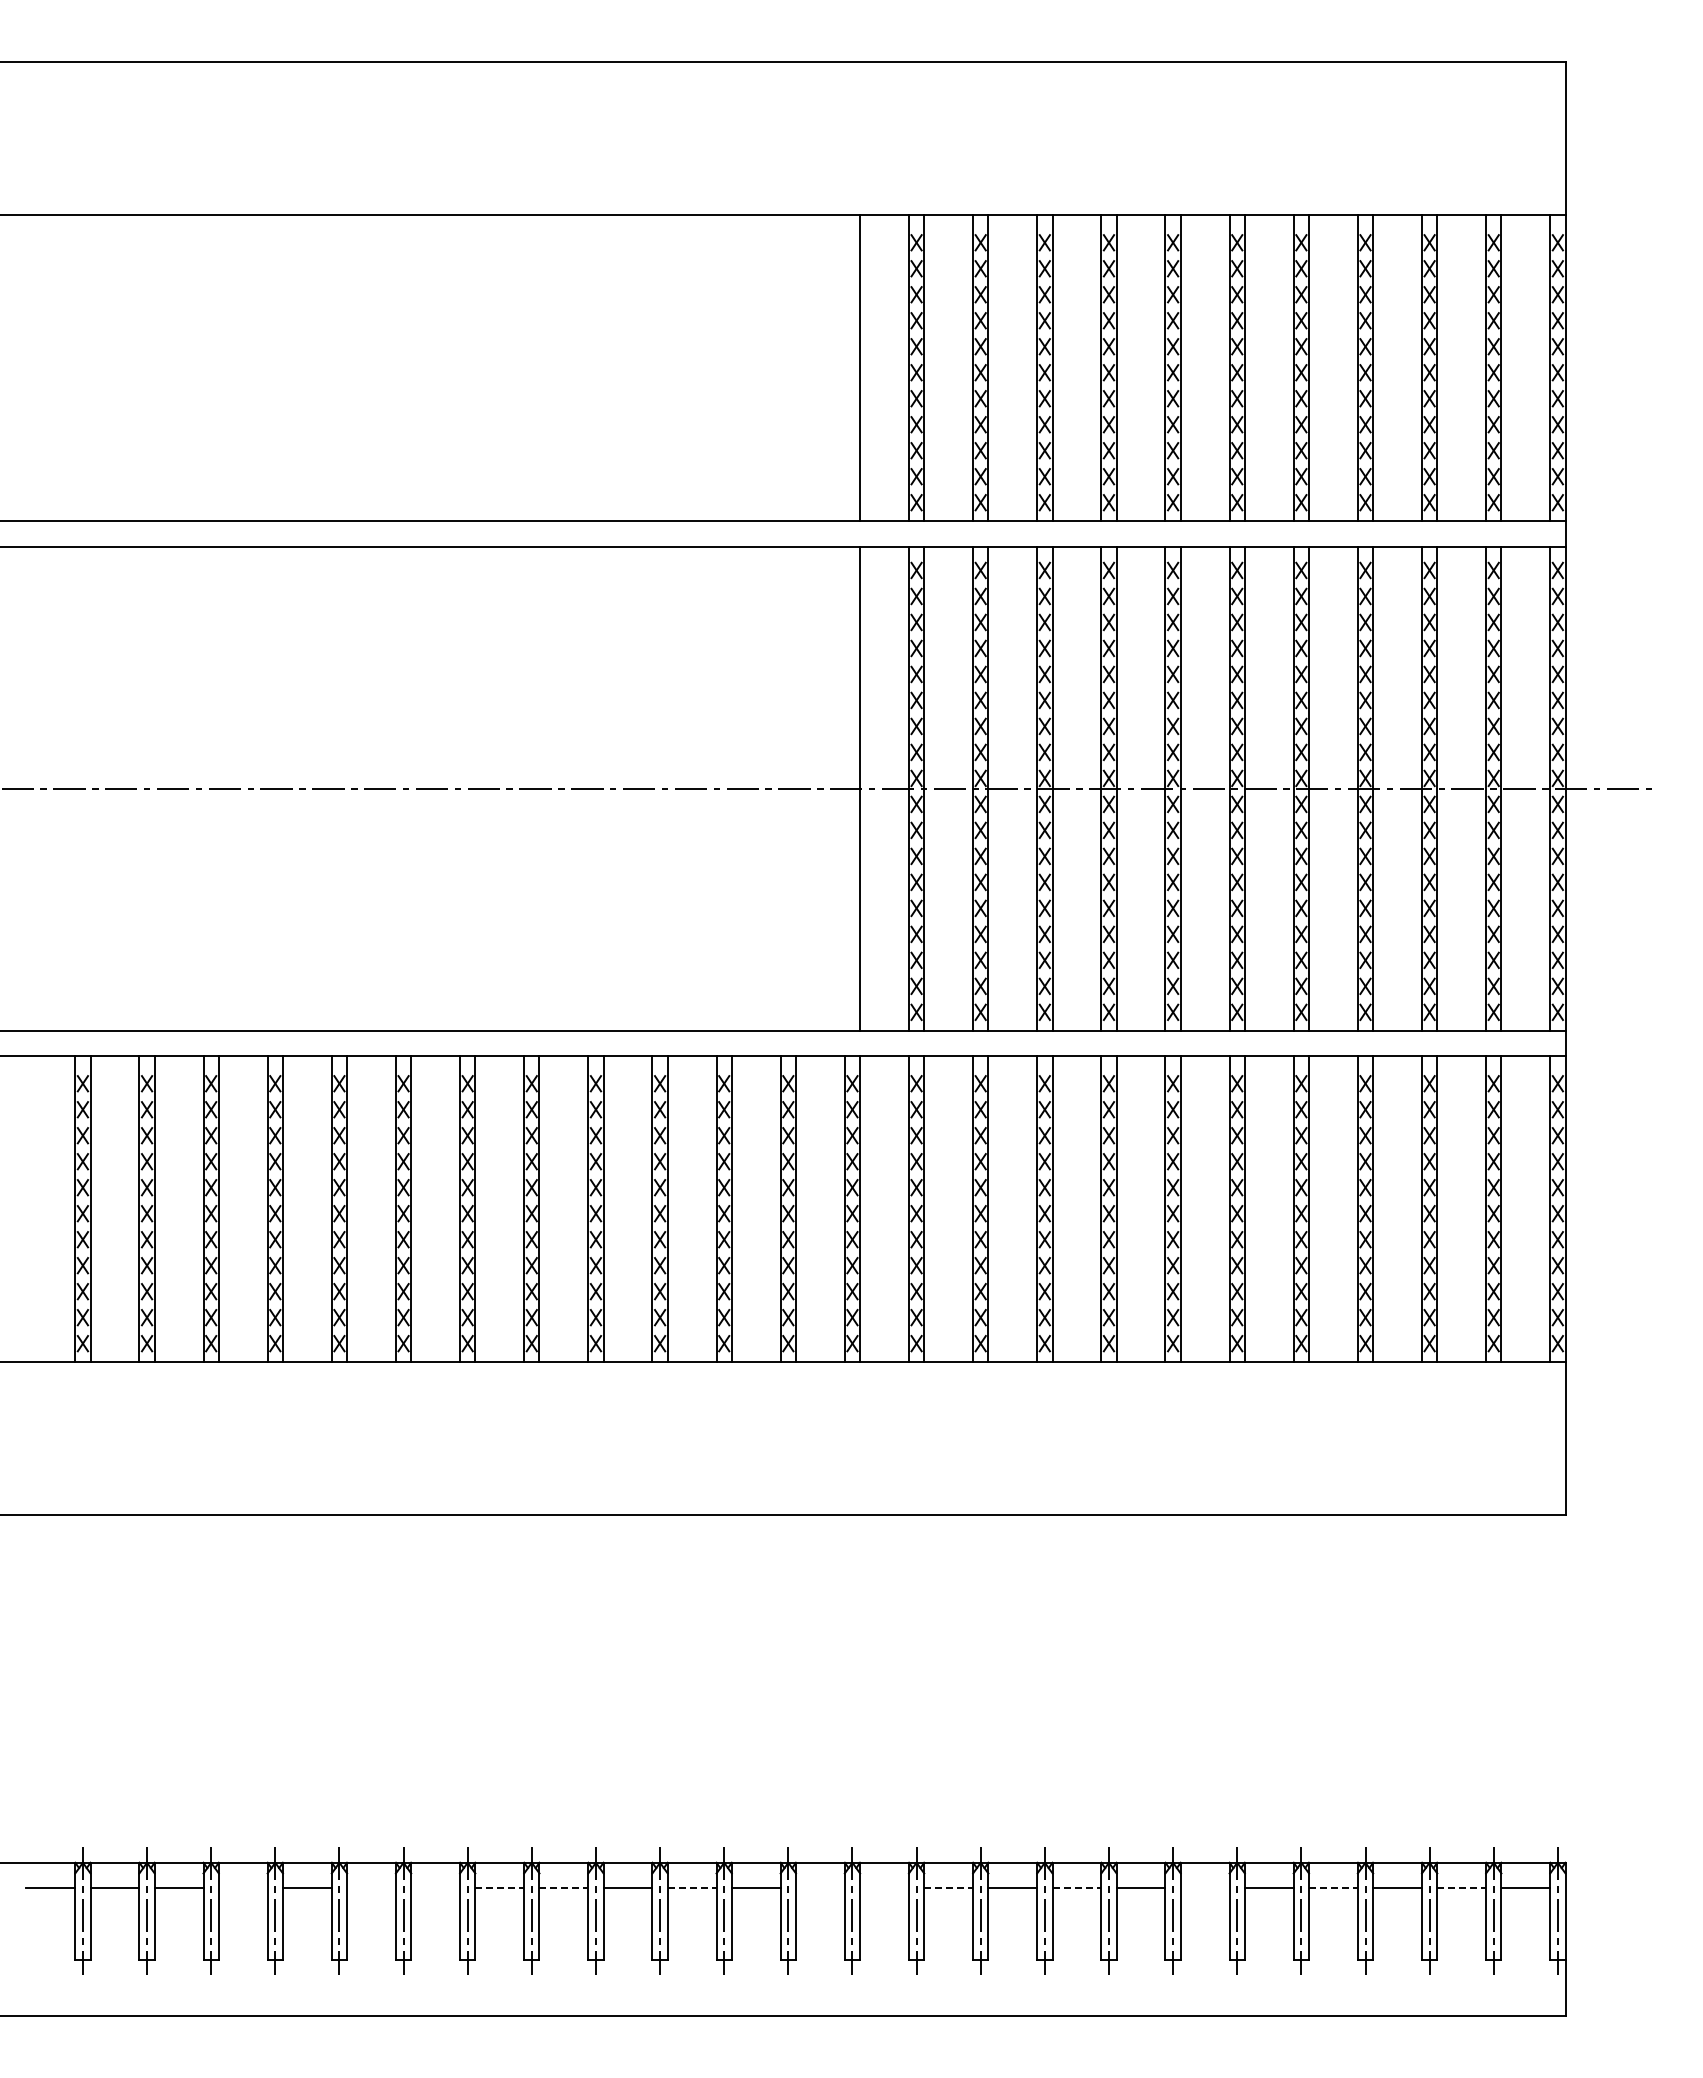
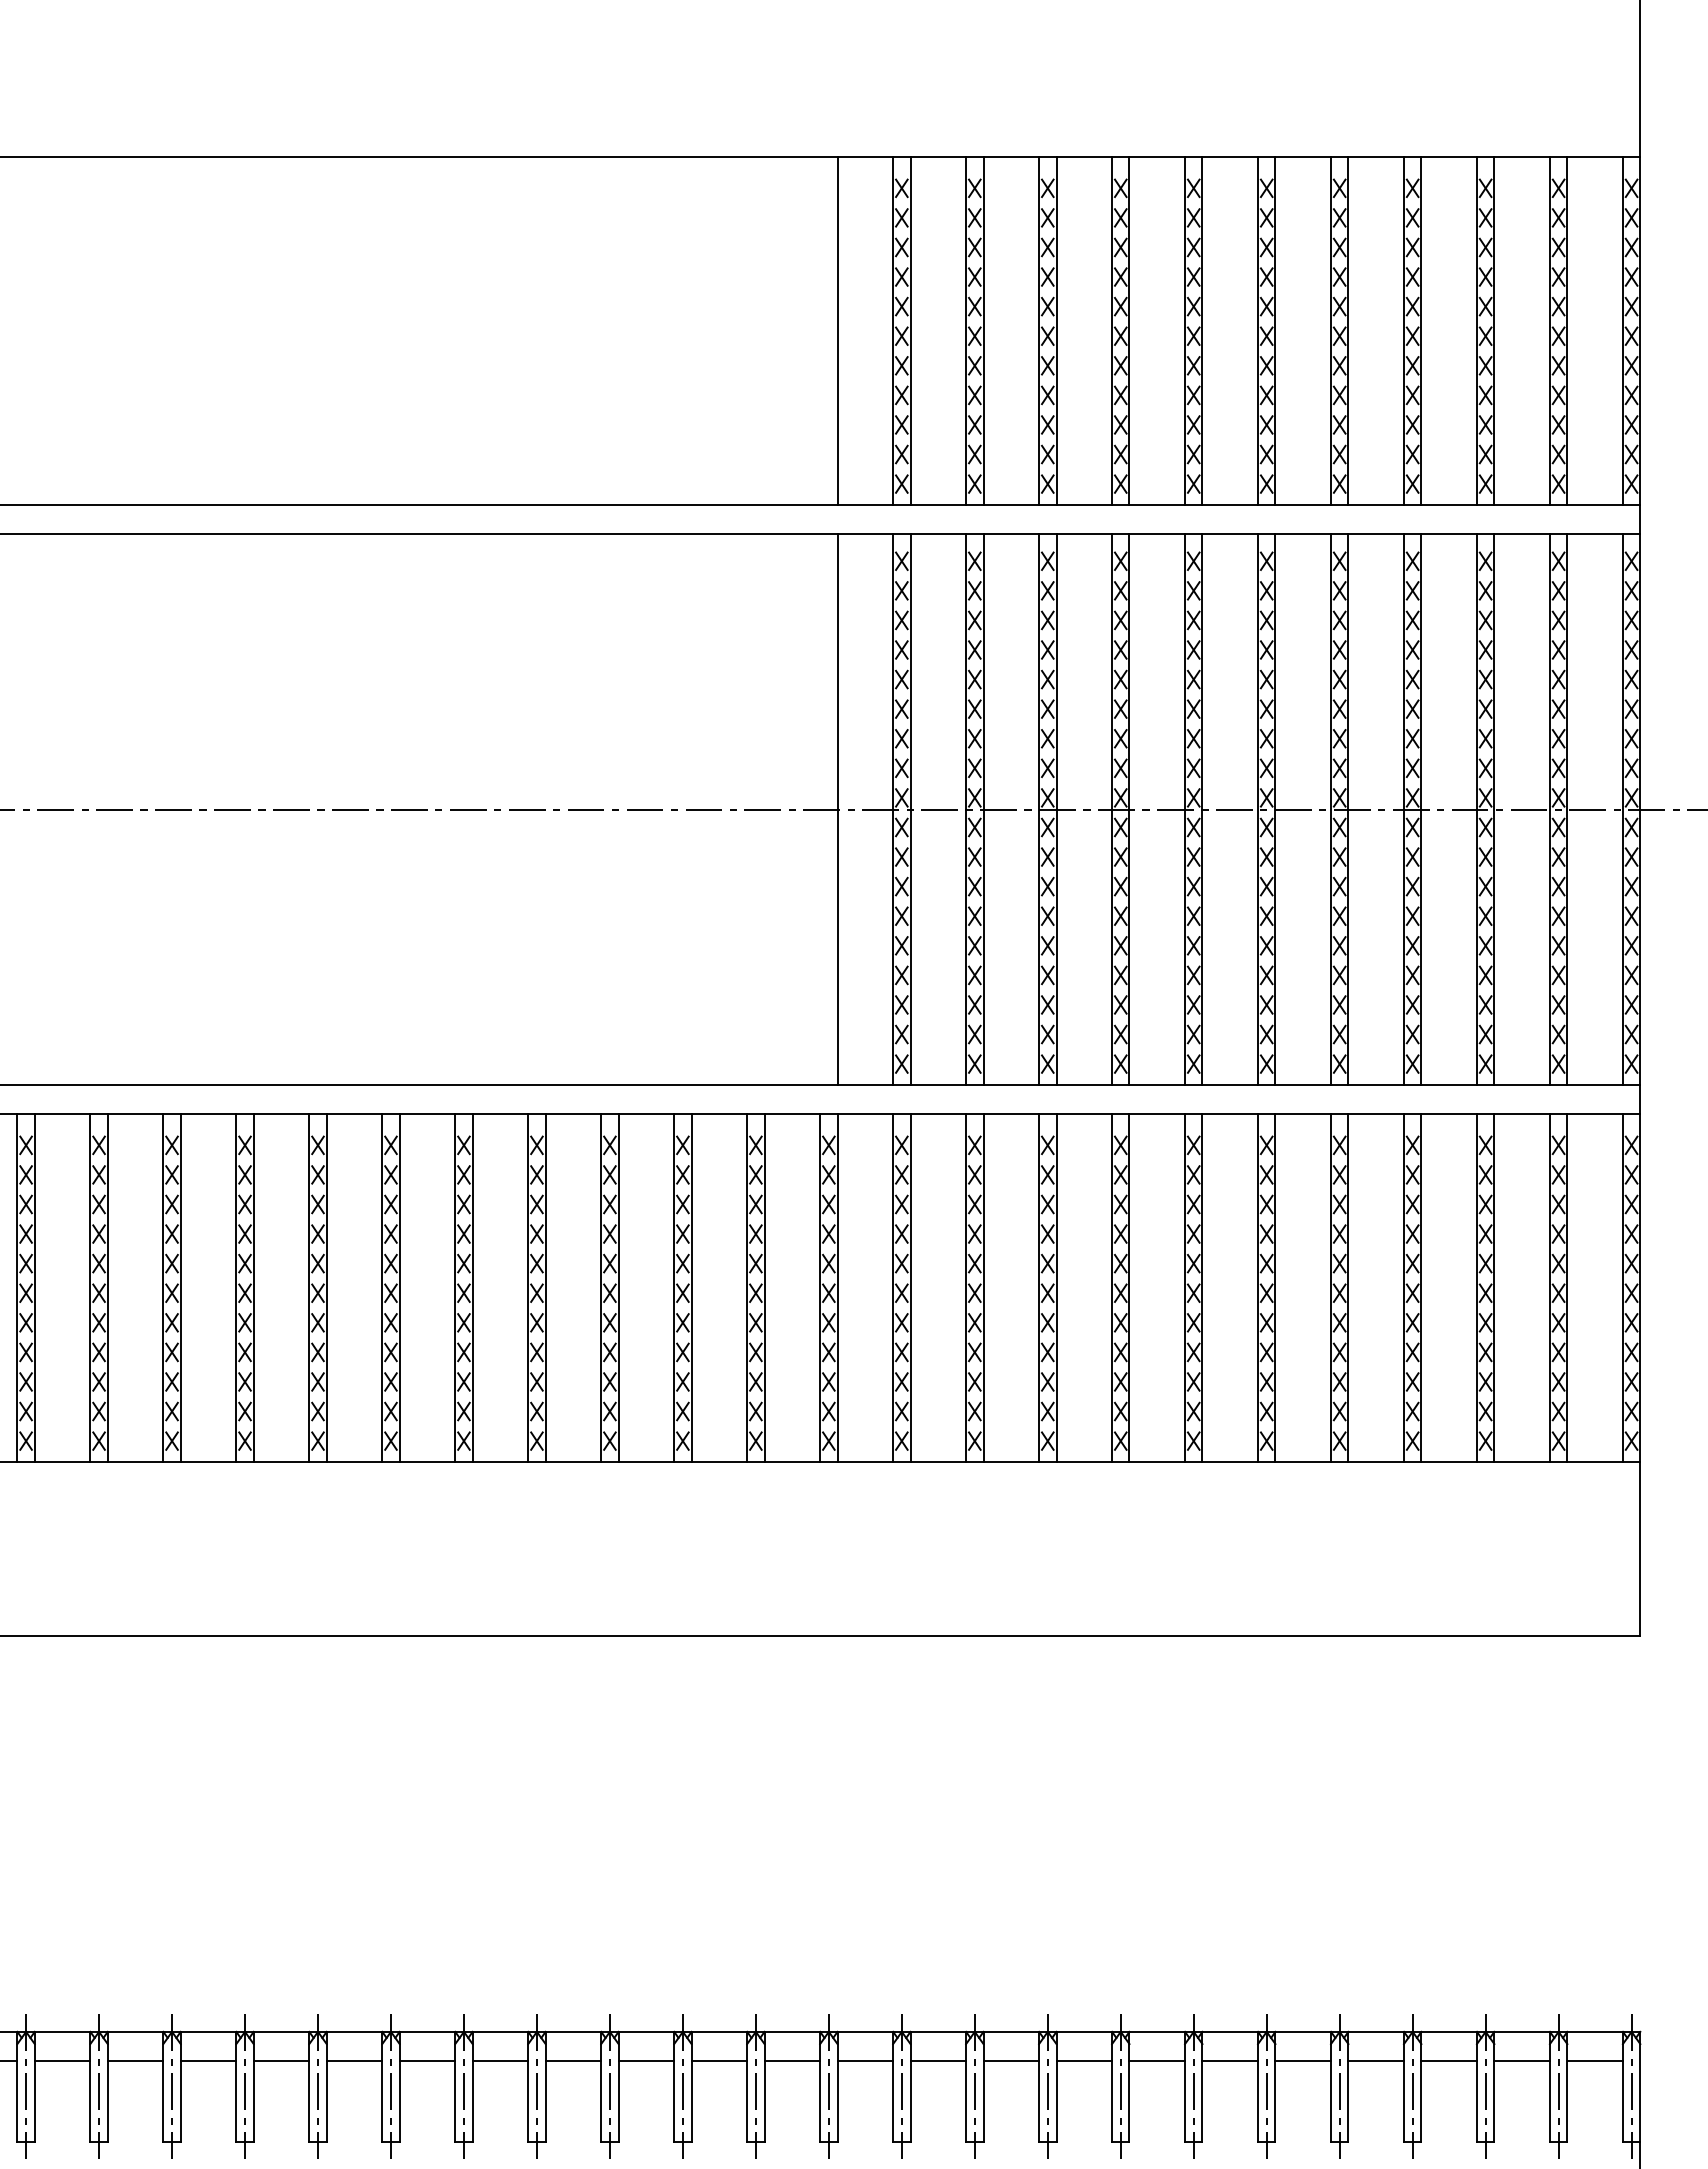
line: (242, 1888) -> (134, 2061), added
line: (371, 1888) -> (281, 2061), added
line: (435, 1888) -> (354, 2061), added
line: (500, 1888) -> (428, 2061), dashed -> solid
line: (564, 1888) -> (501, 2061), dashed -> solid
line: (692, 1888) -> (646, 2061), dashed -> solid
line: (819, 1888) -> (791, 2061), added
line: (884, 1888) -> (865, 2061), added
line: (949, 1888) -> (939, 2061), dashed -> solid
line: (1077, 1888) -> (1084, 2061), dashed -> solid
line: (1204, 1888) -> (1229, 2061), added
line: (1333, 1888) -> (1376, 2061), dashed -> solid
line: (1462, 1888) -> (1523, 2061), dashed -> solid

